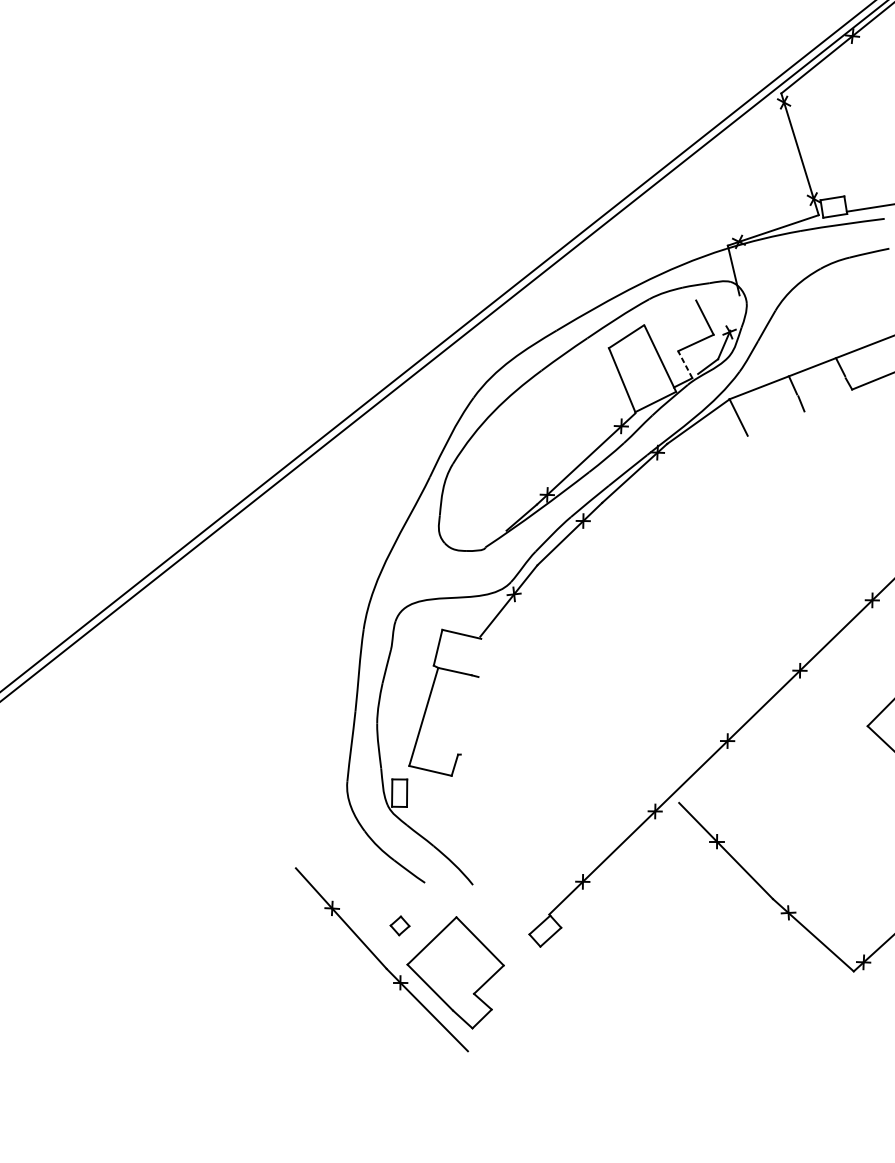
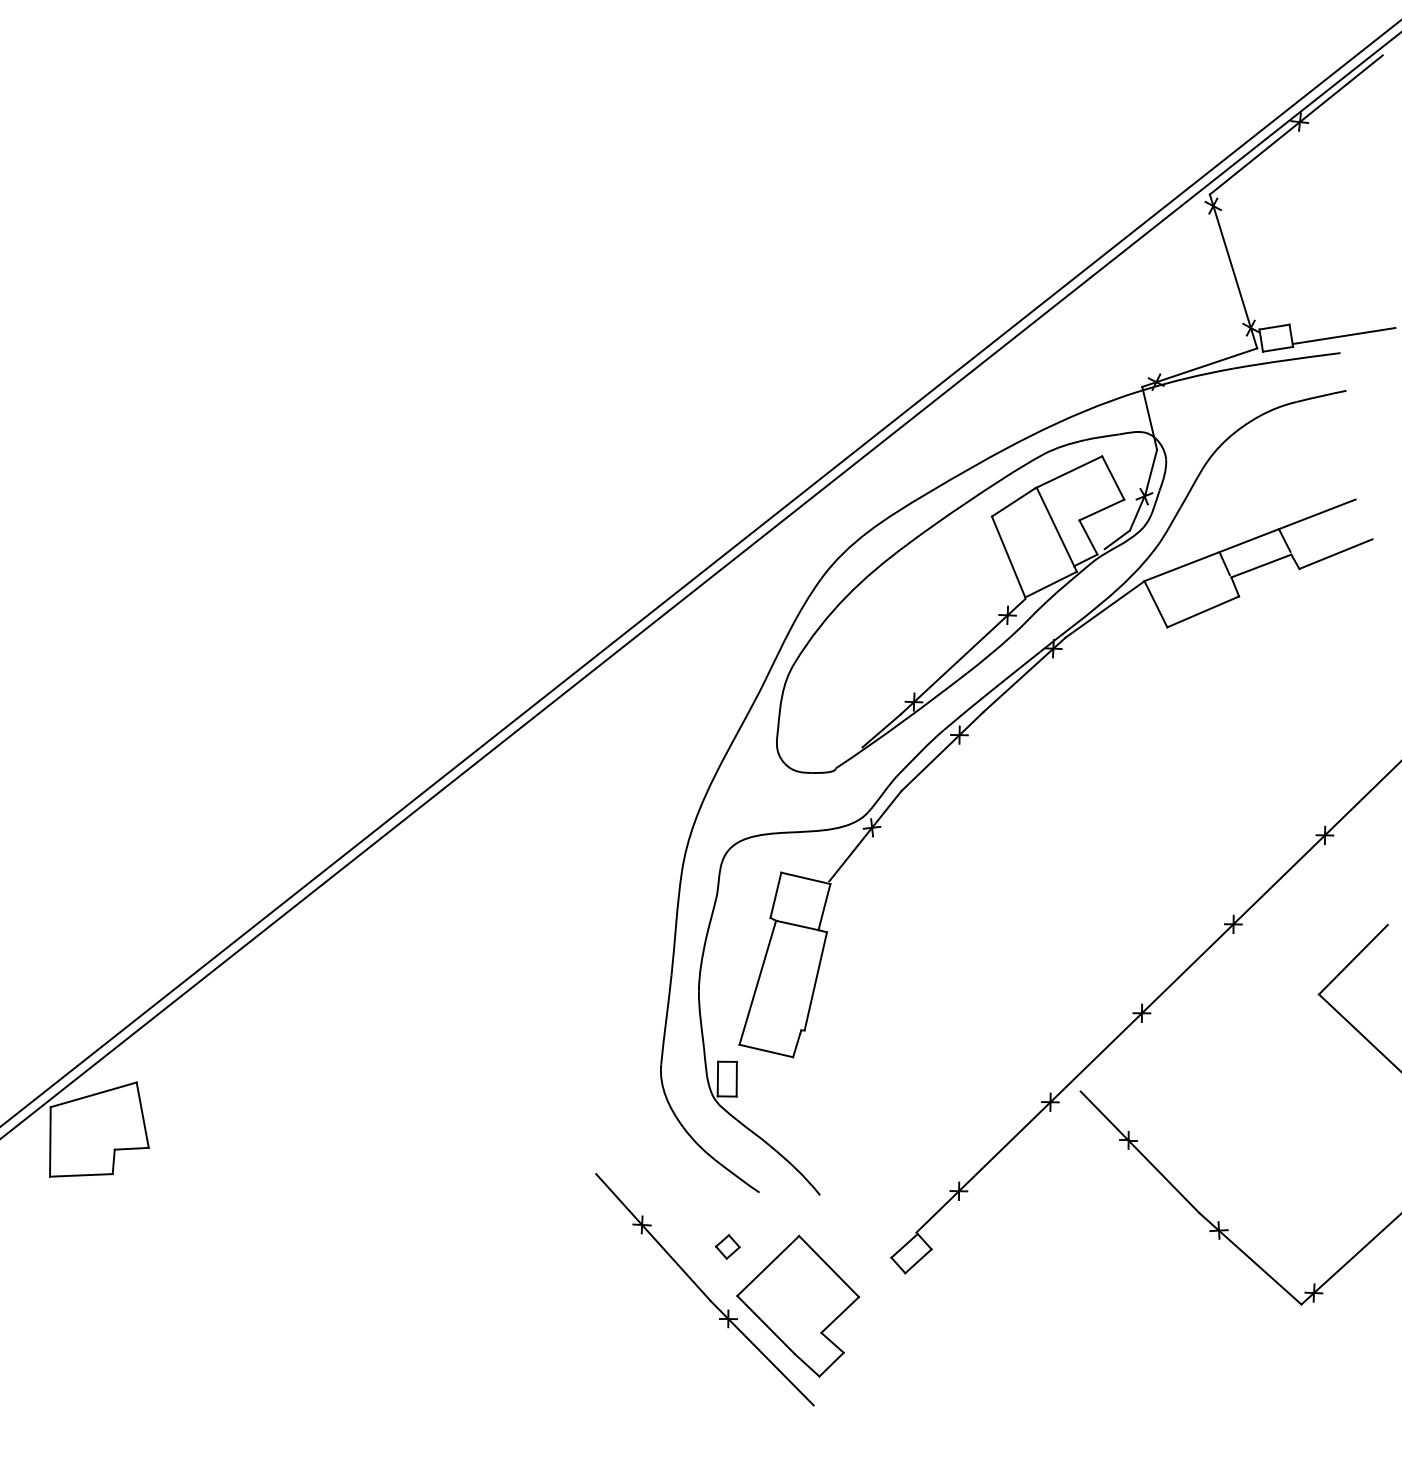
line: (735, 312) -> (1151, 471), added
line: (669, 313) -> (1068, 472), added
line: (685, 364) -> (1088, 537), dashed -> solid
line: (822, 386) -> (1261, 565), added
line: (776, 423) -> (1203, 611), added
line: (476, 657) -> (824, 907), added
line: (469, 715) -> (815, 981), added

